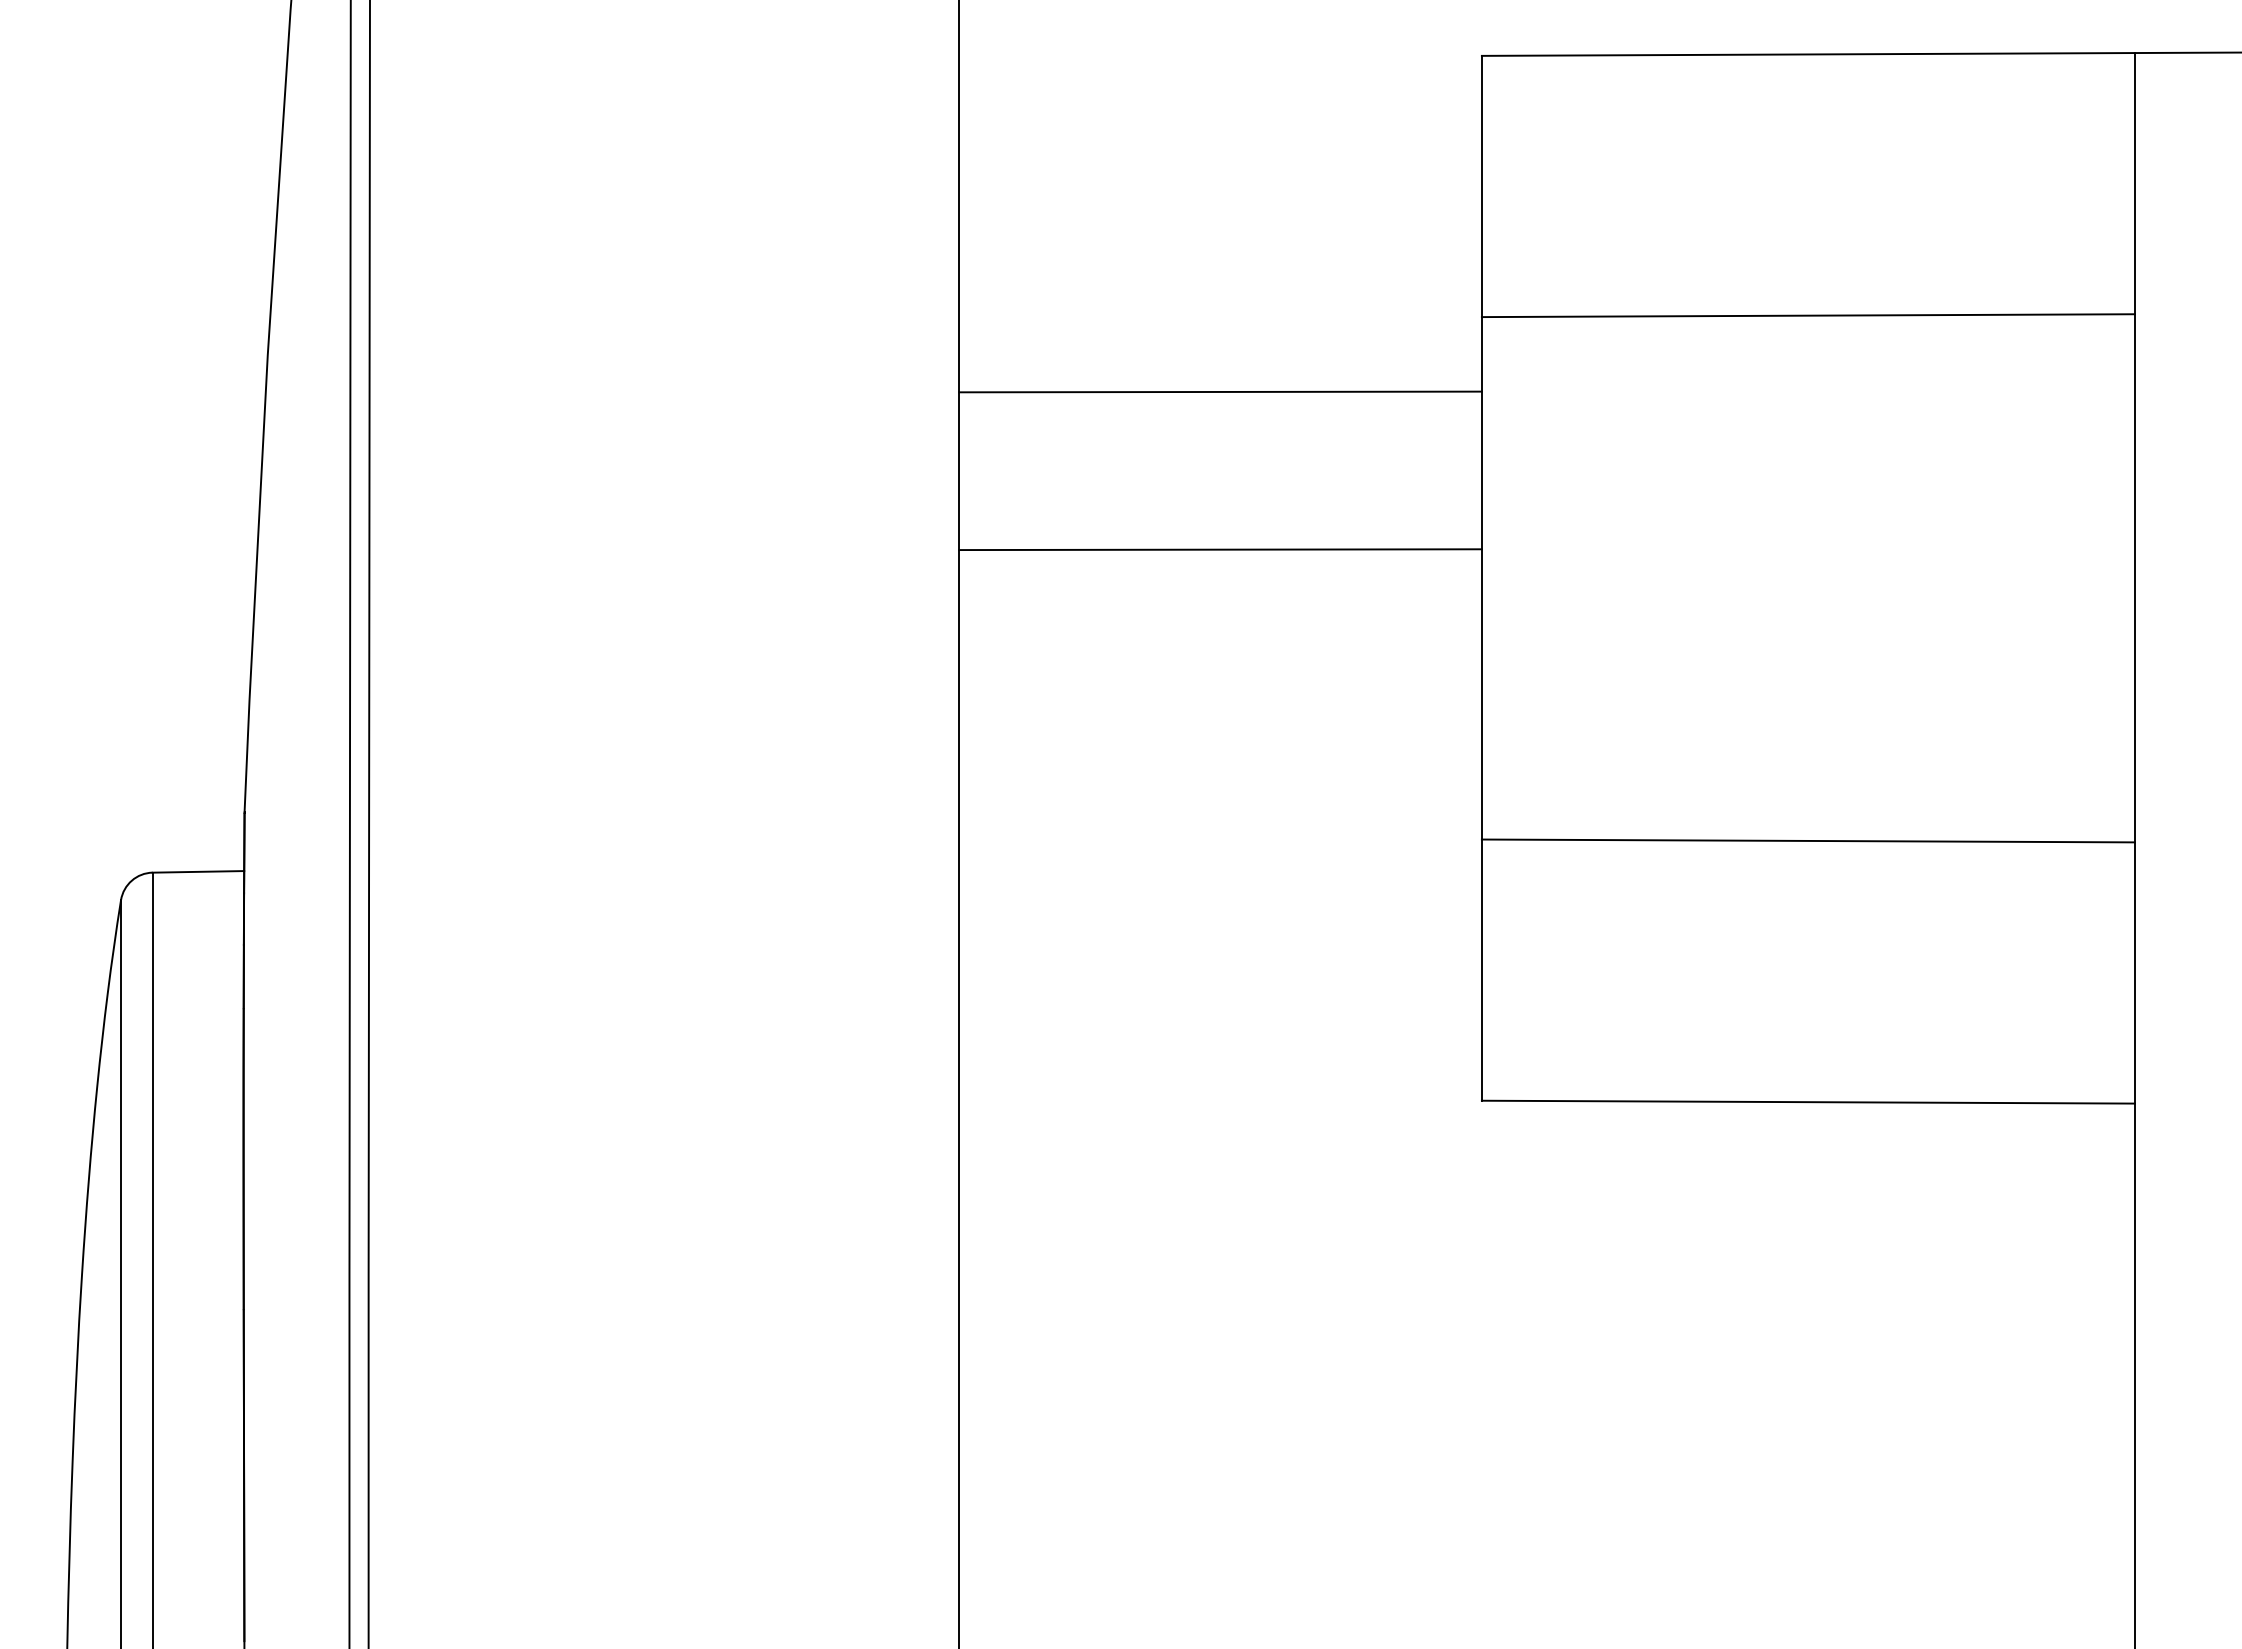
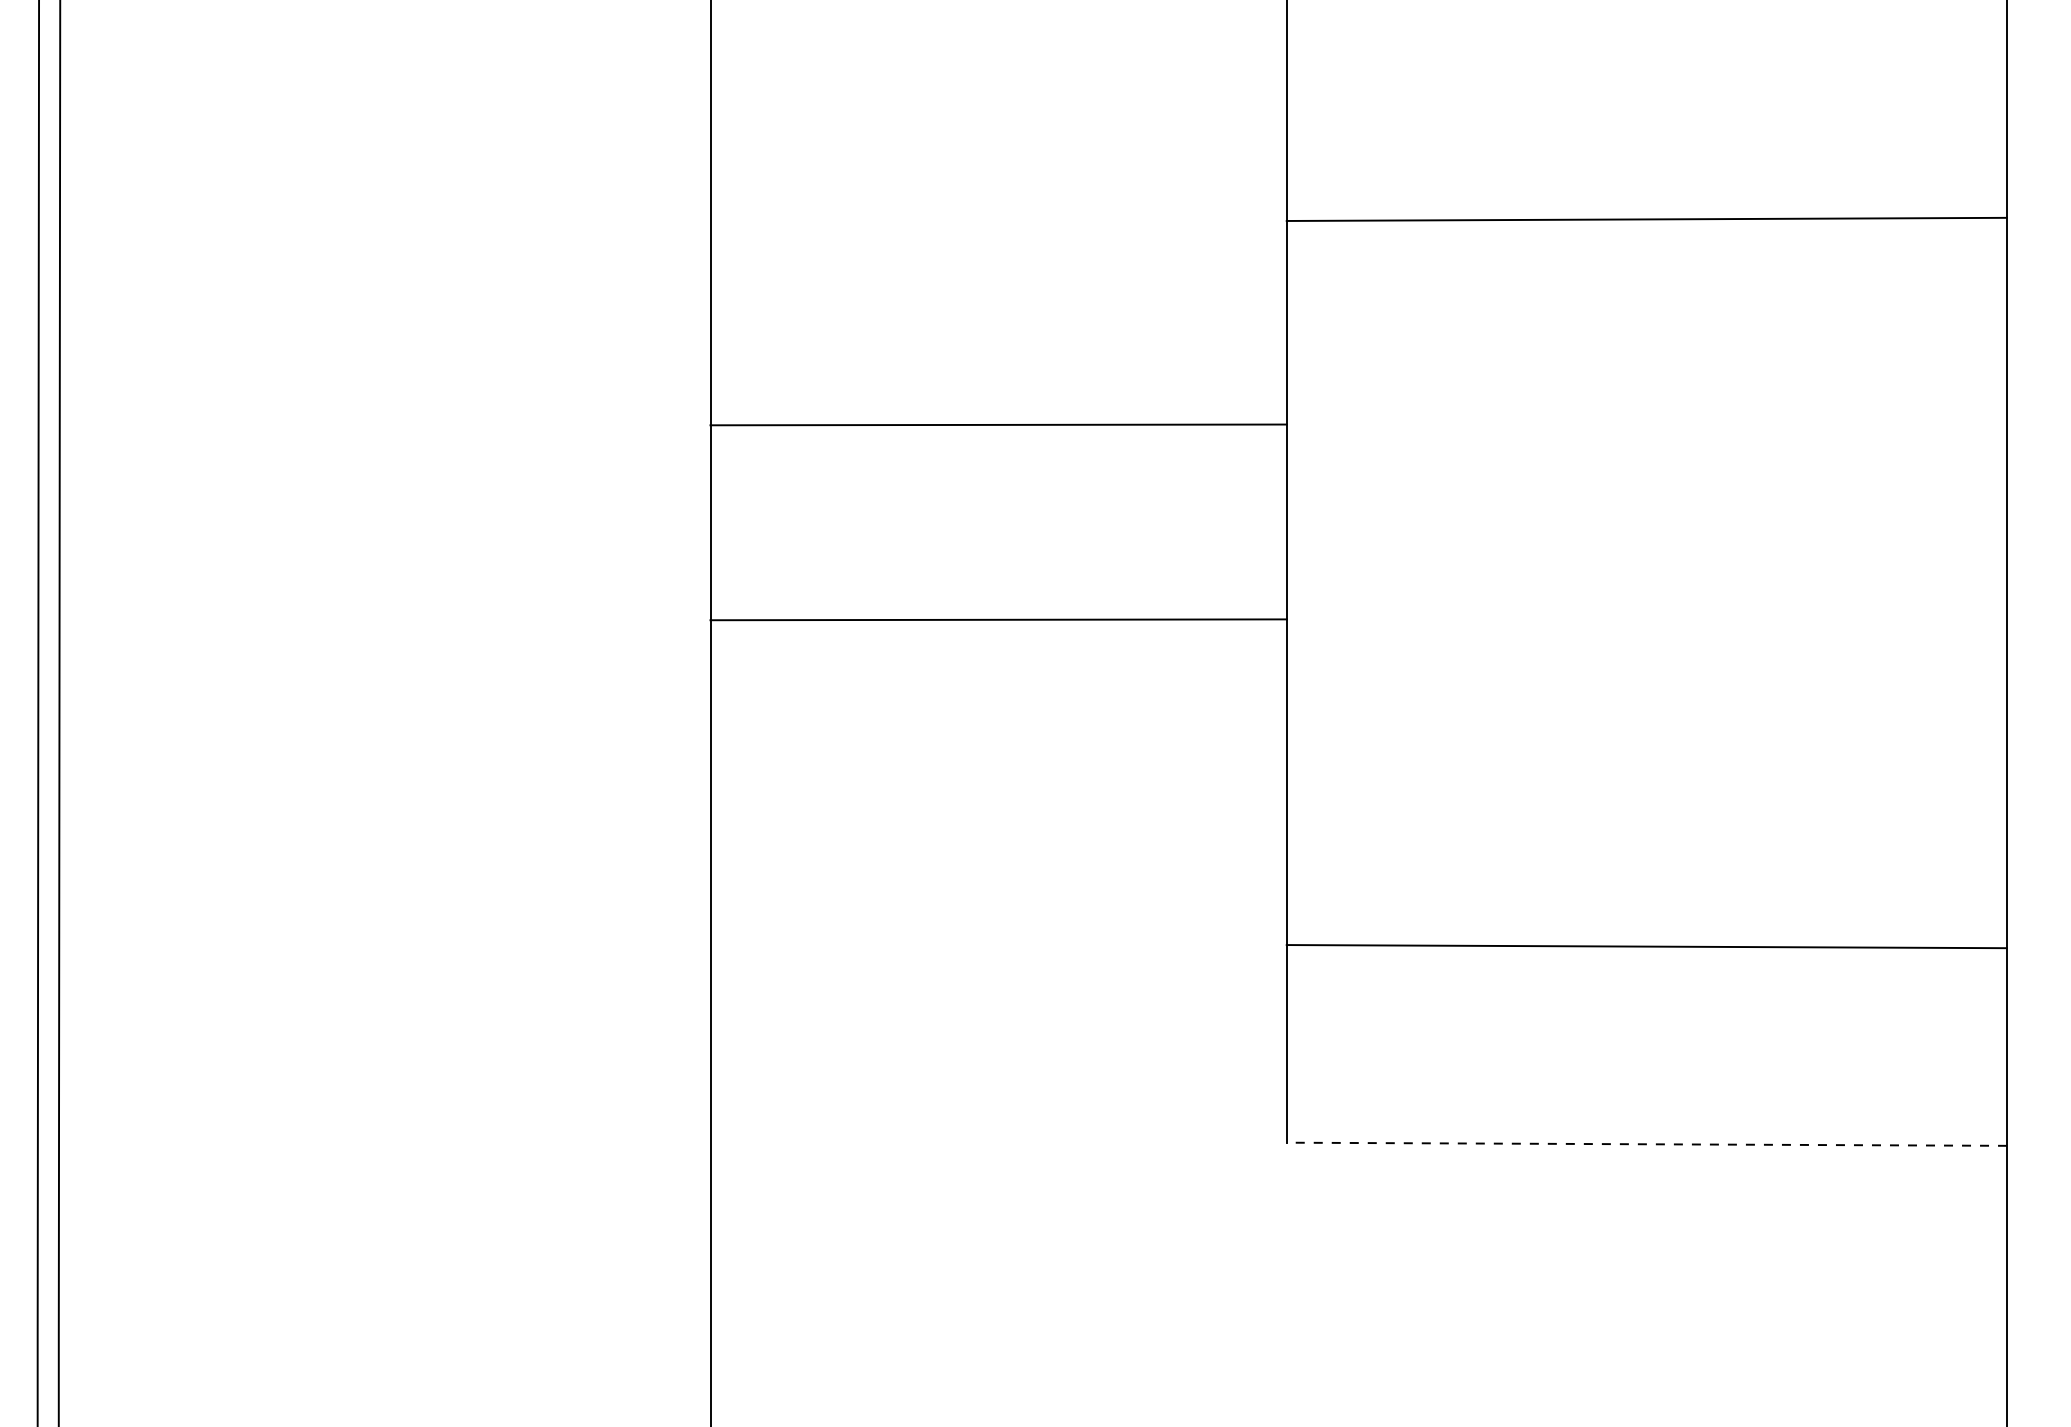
line: (1807, 315) -> (1645, 219), moved
line: (1220, 391) -> (998, 424), moved
line: (1220, 549) -> (998, 619), moved
line: (1807, 840) -> (1645, 946), moved
line: (1808, 1102) -> (1646, 1144), solid -> dashed

